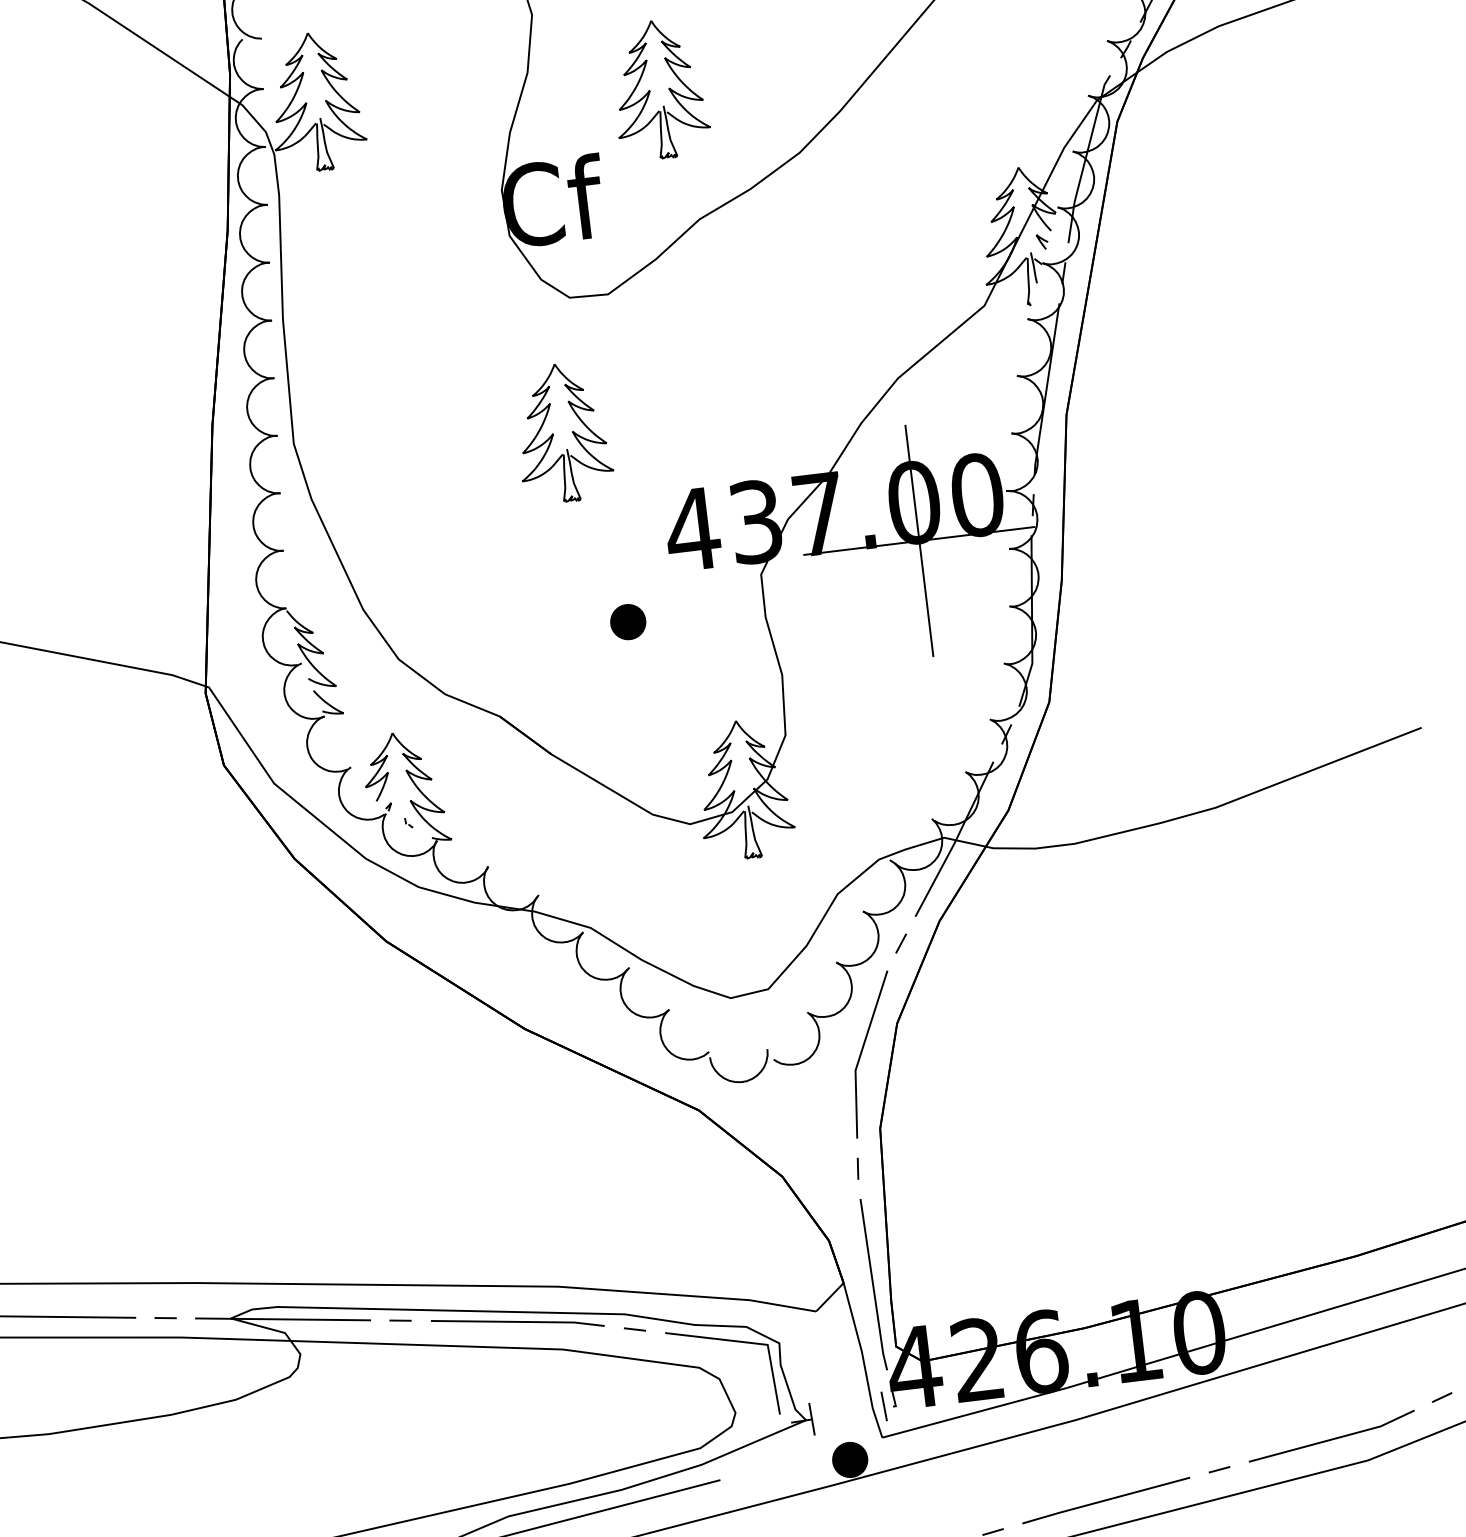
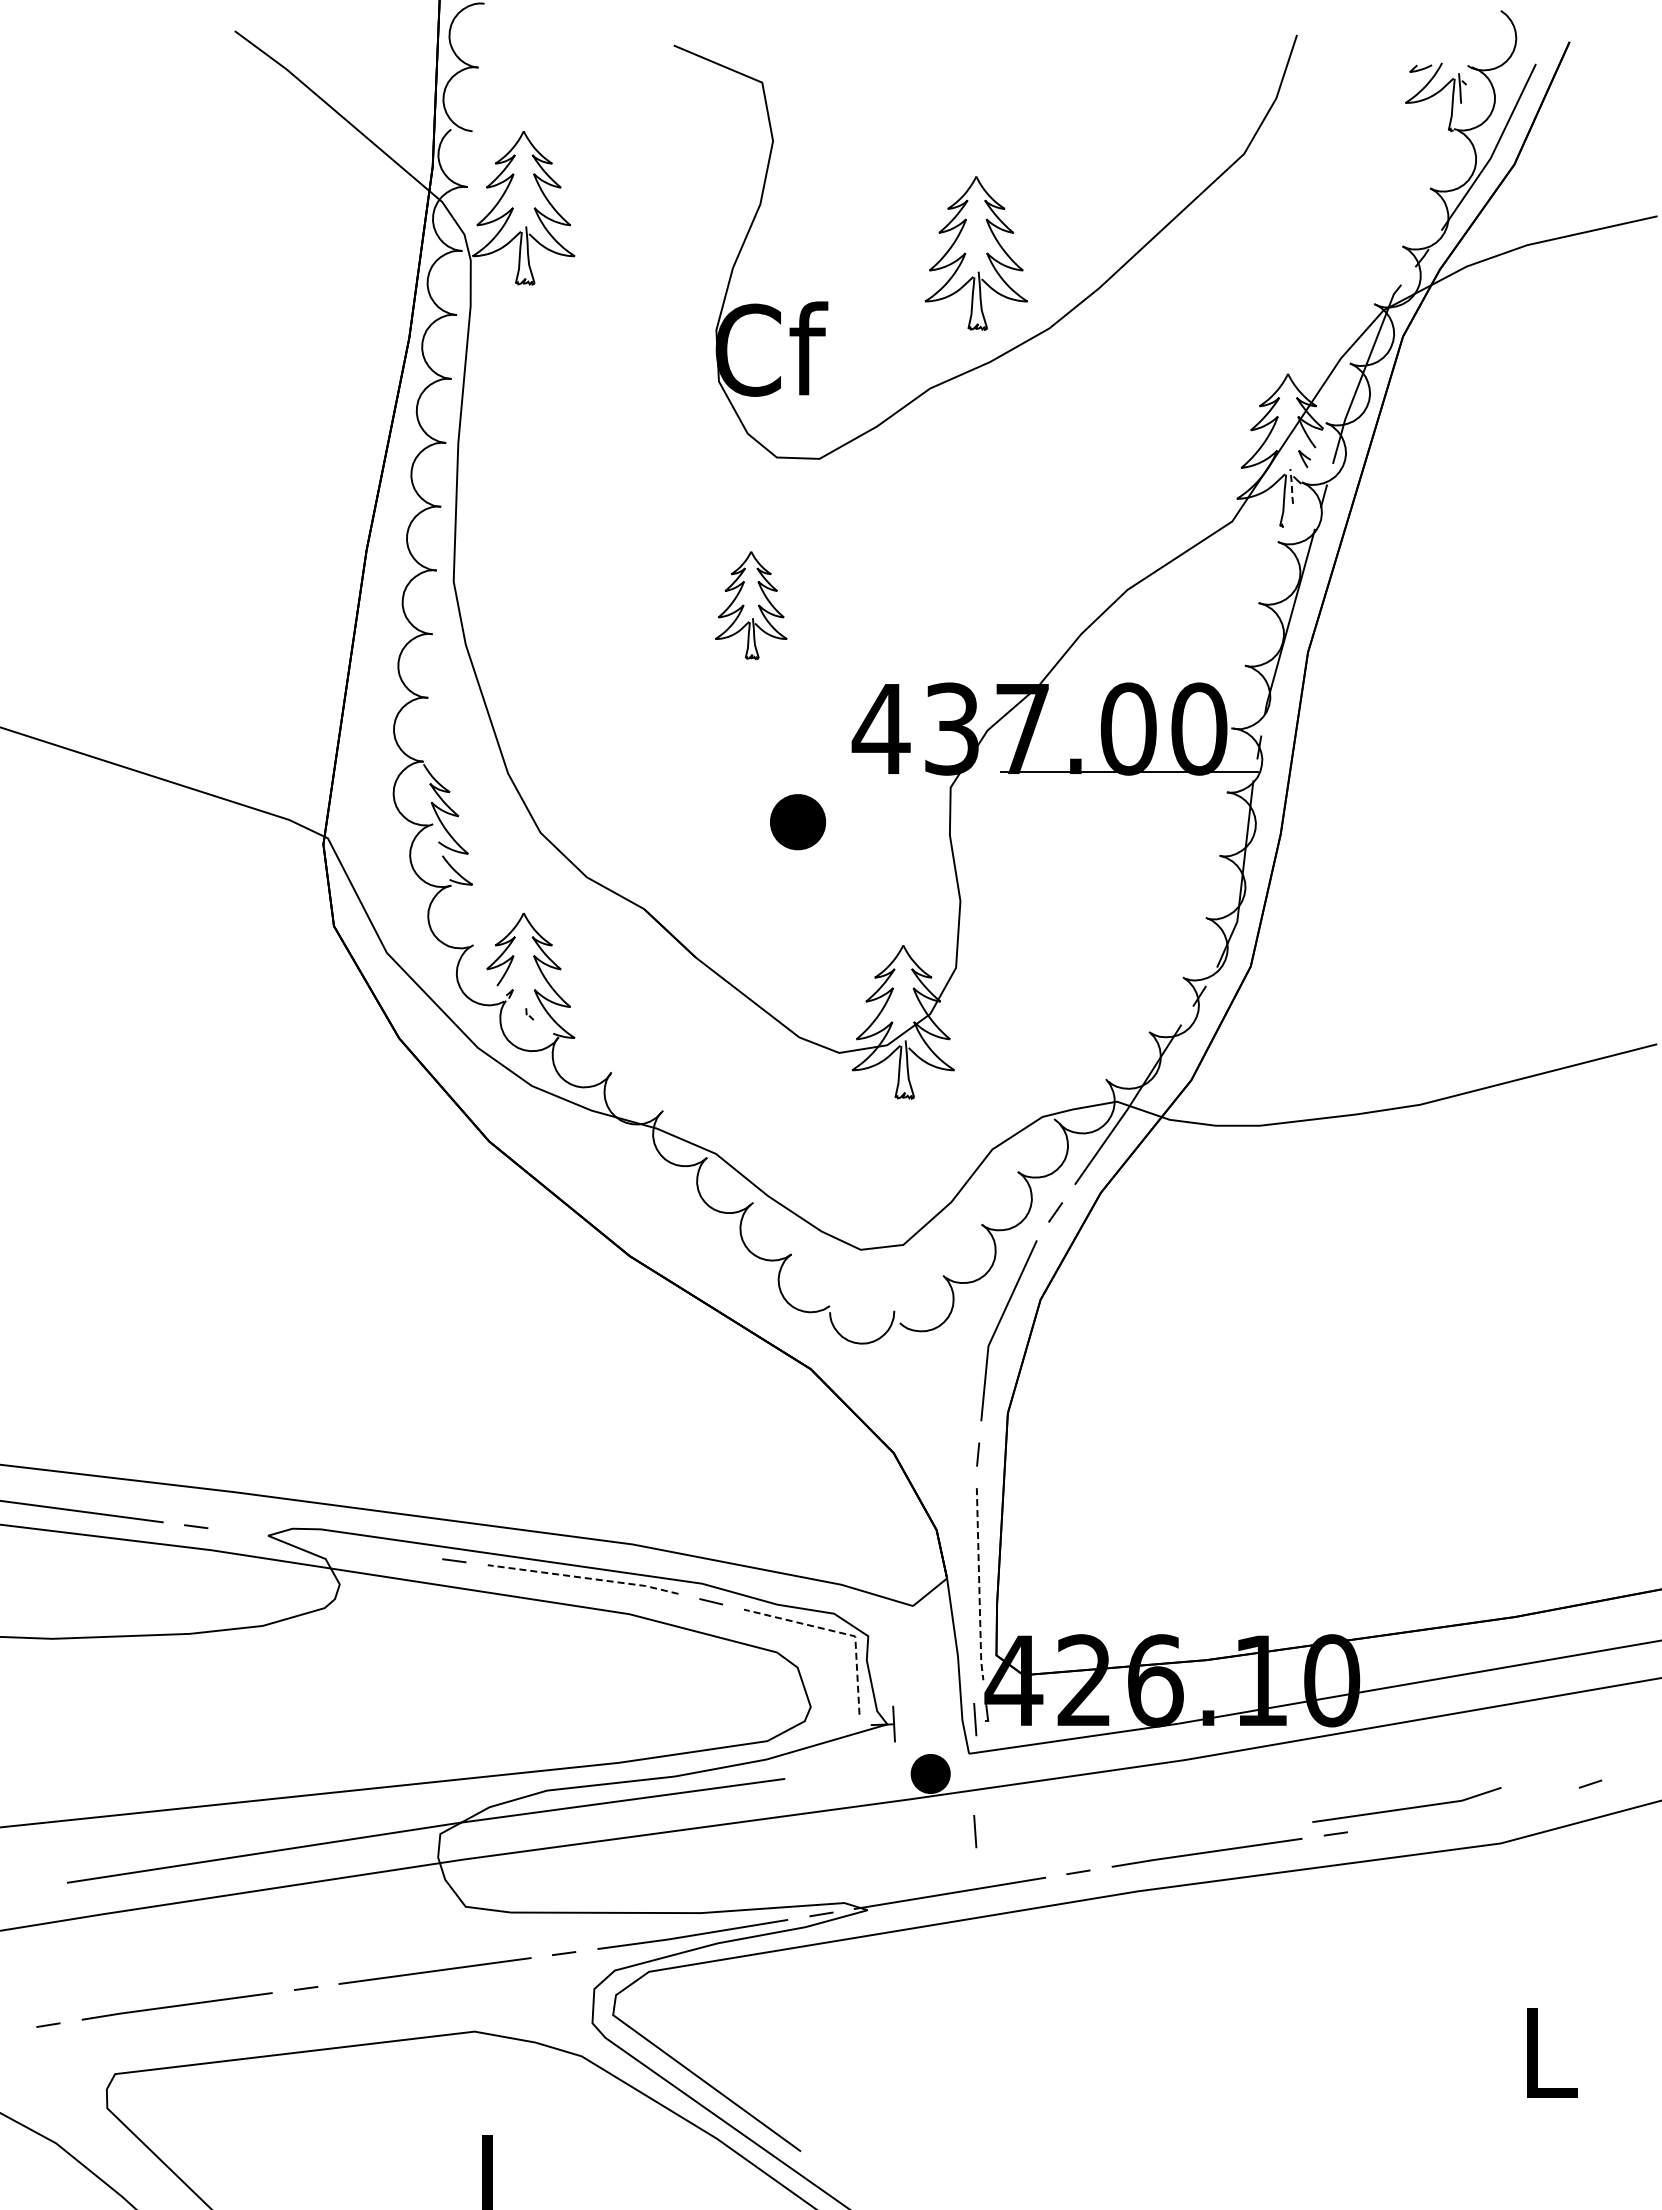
part: (658, 89) -> (975, 253), moved
line: (1033, 267) -> (1291, 486), solid -> dashed
part: (562, 433) -> (750, 605), size x0.7
line: (919, 540) -> (1129, 771), removed
part: (627, 622) -> (797, 822), size x1.4
line: (873, 1284) -> (979, 1584), solid -> dashed
line: (282, 1319) -> (324, 1543), removed
line: (517, 1321) -> (583, 1577), solid -> dashed
line: (751, 1343) -> (837, 1632), solid -> dashed
line: (1331, 1438) -> (1406, 1807), moved
line: (896, 1506) -> (975, 1831), added

